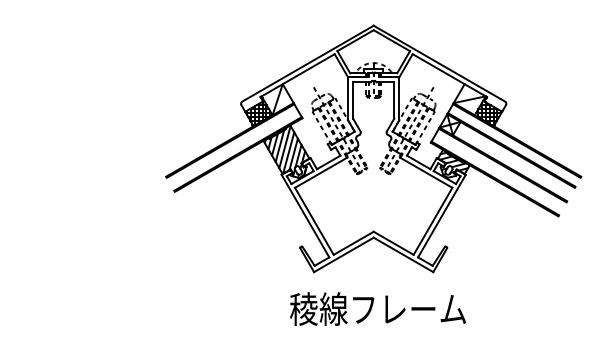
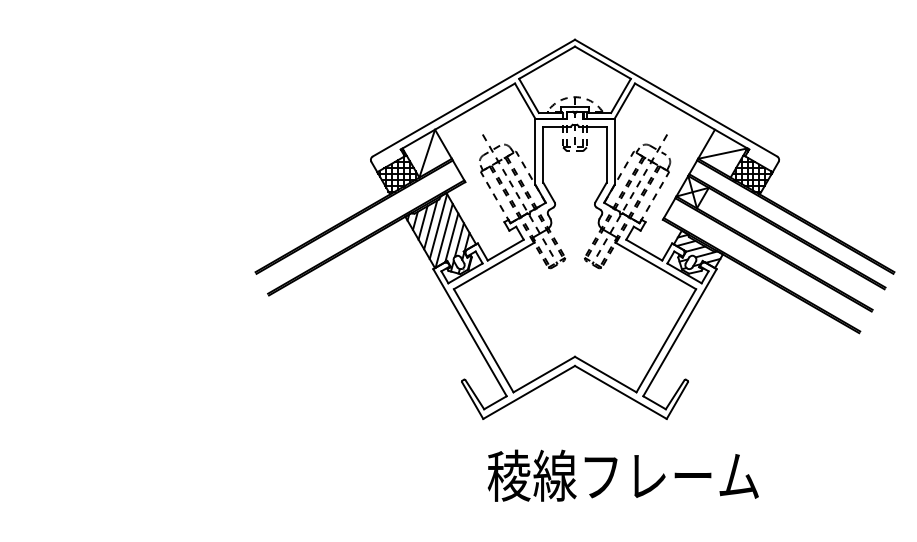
text: (378, 308) -> (623, 474), moved

